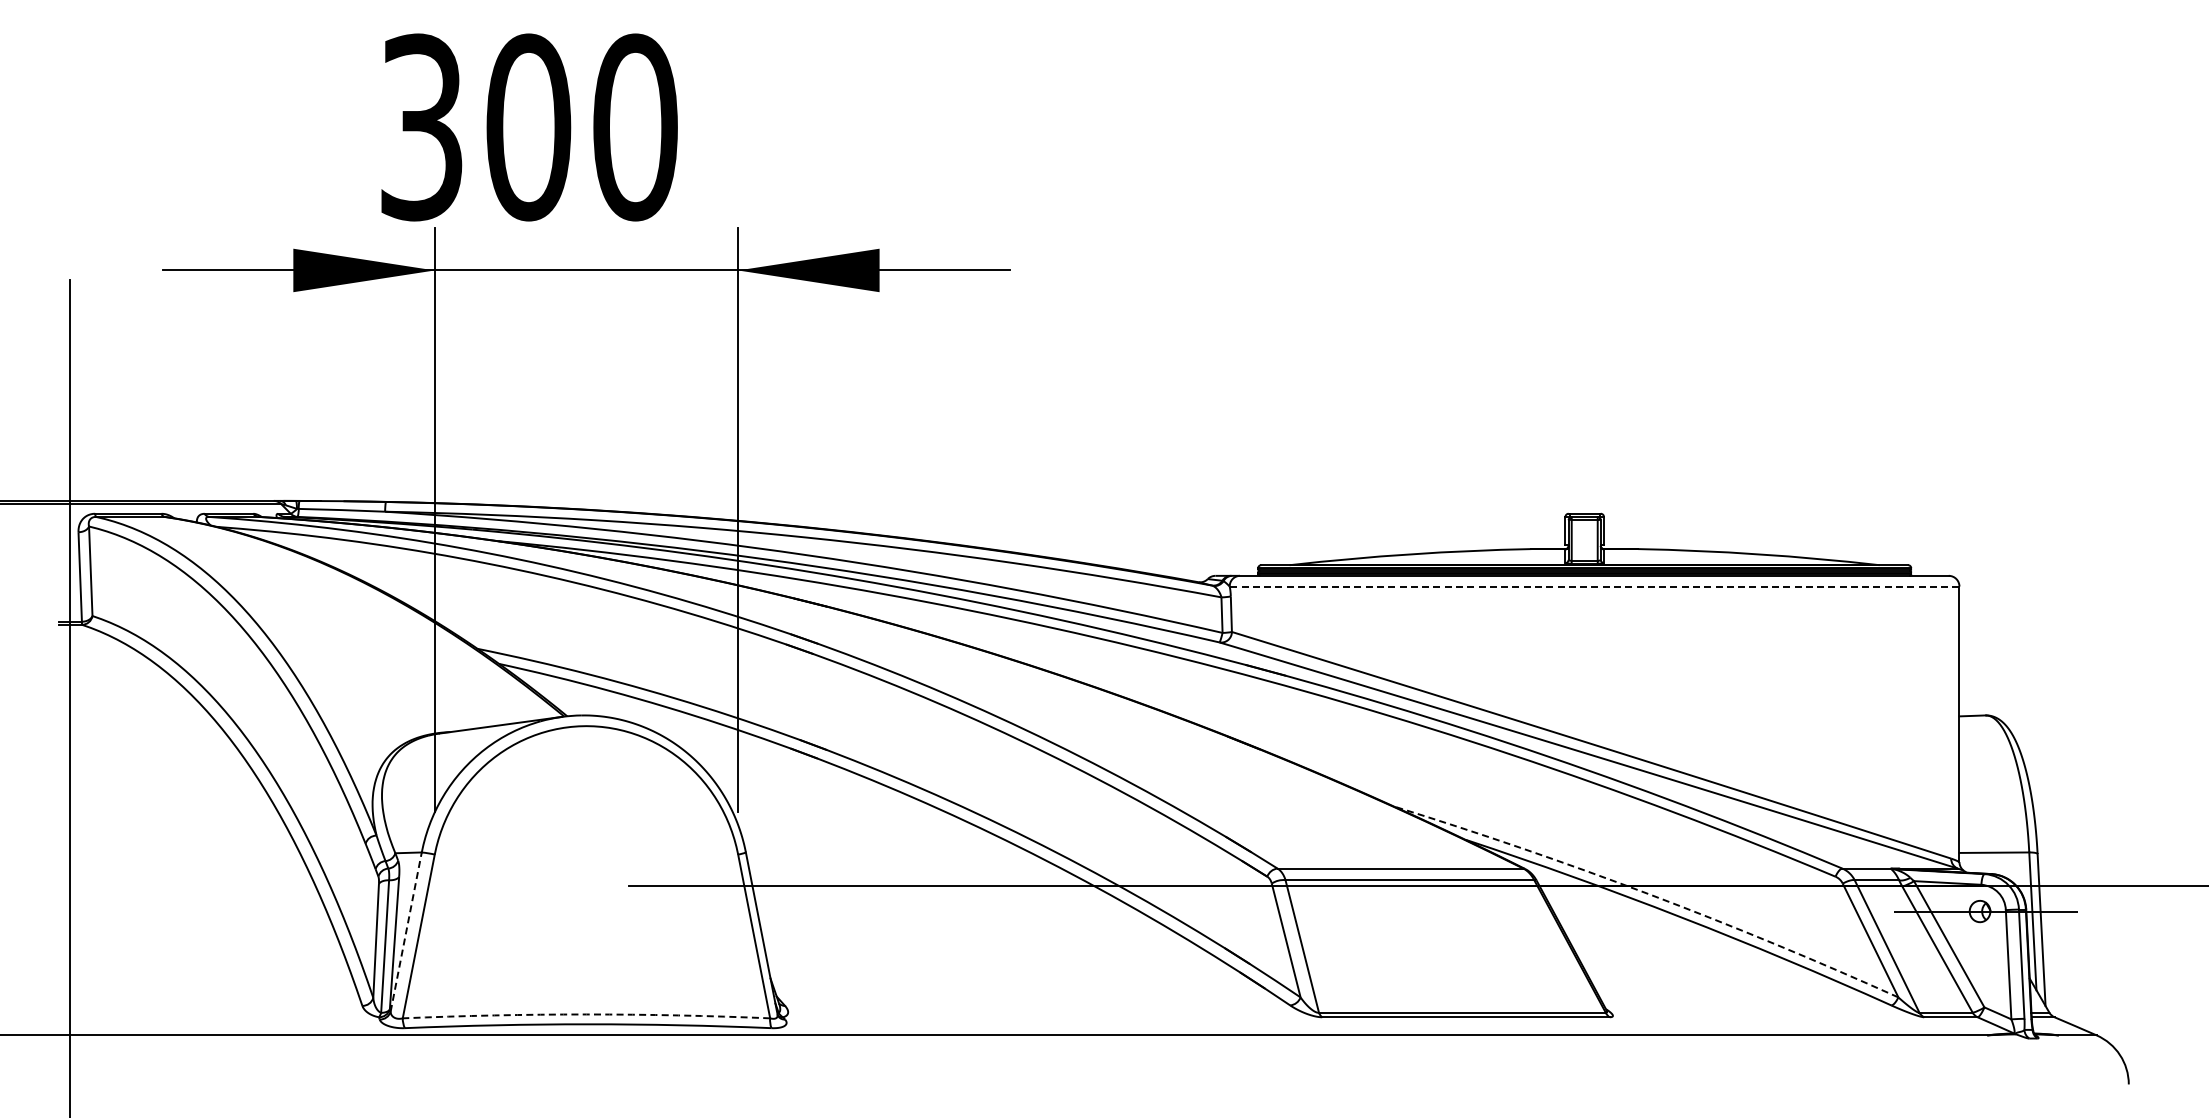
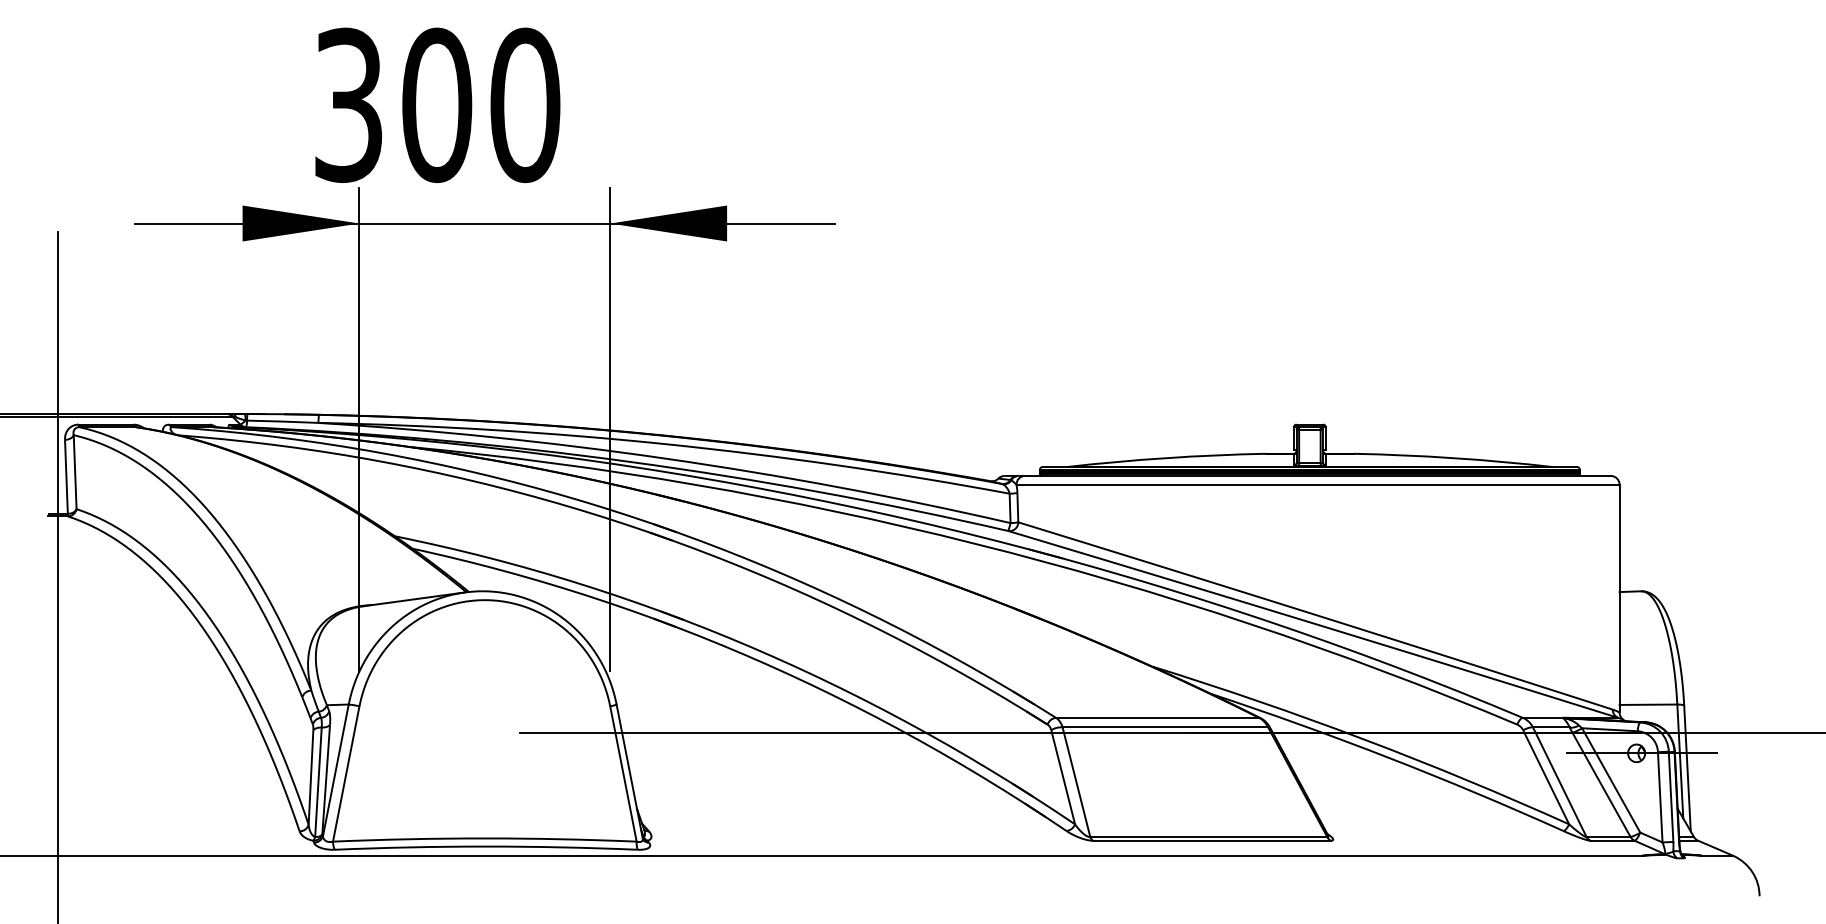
line: (1594, 586) -> (1317, 484), dashed -> solid
arc: (1649, 894) -> (1363, 739), dashed -> solid
line: (406, 931) -> (336, 769), dashed -> solid
arc: (586, 1014) -> (484, 838), dashed -> solid

